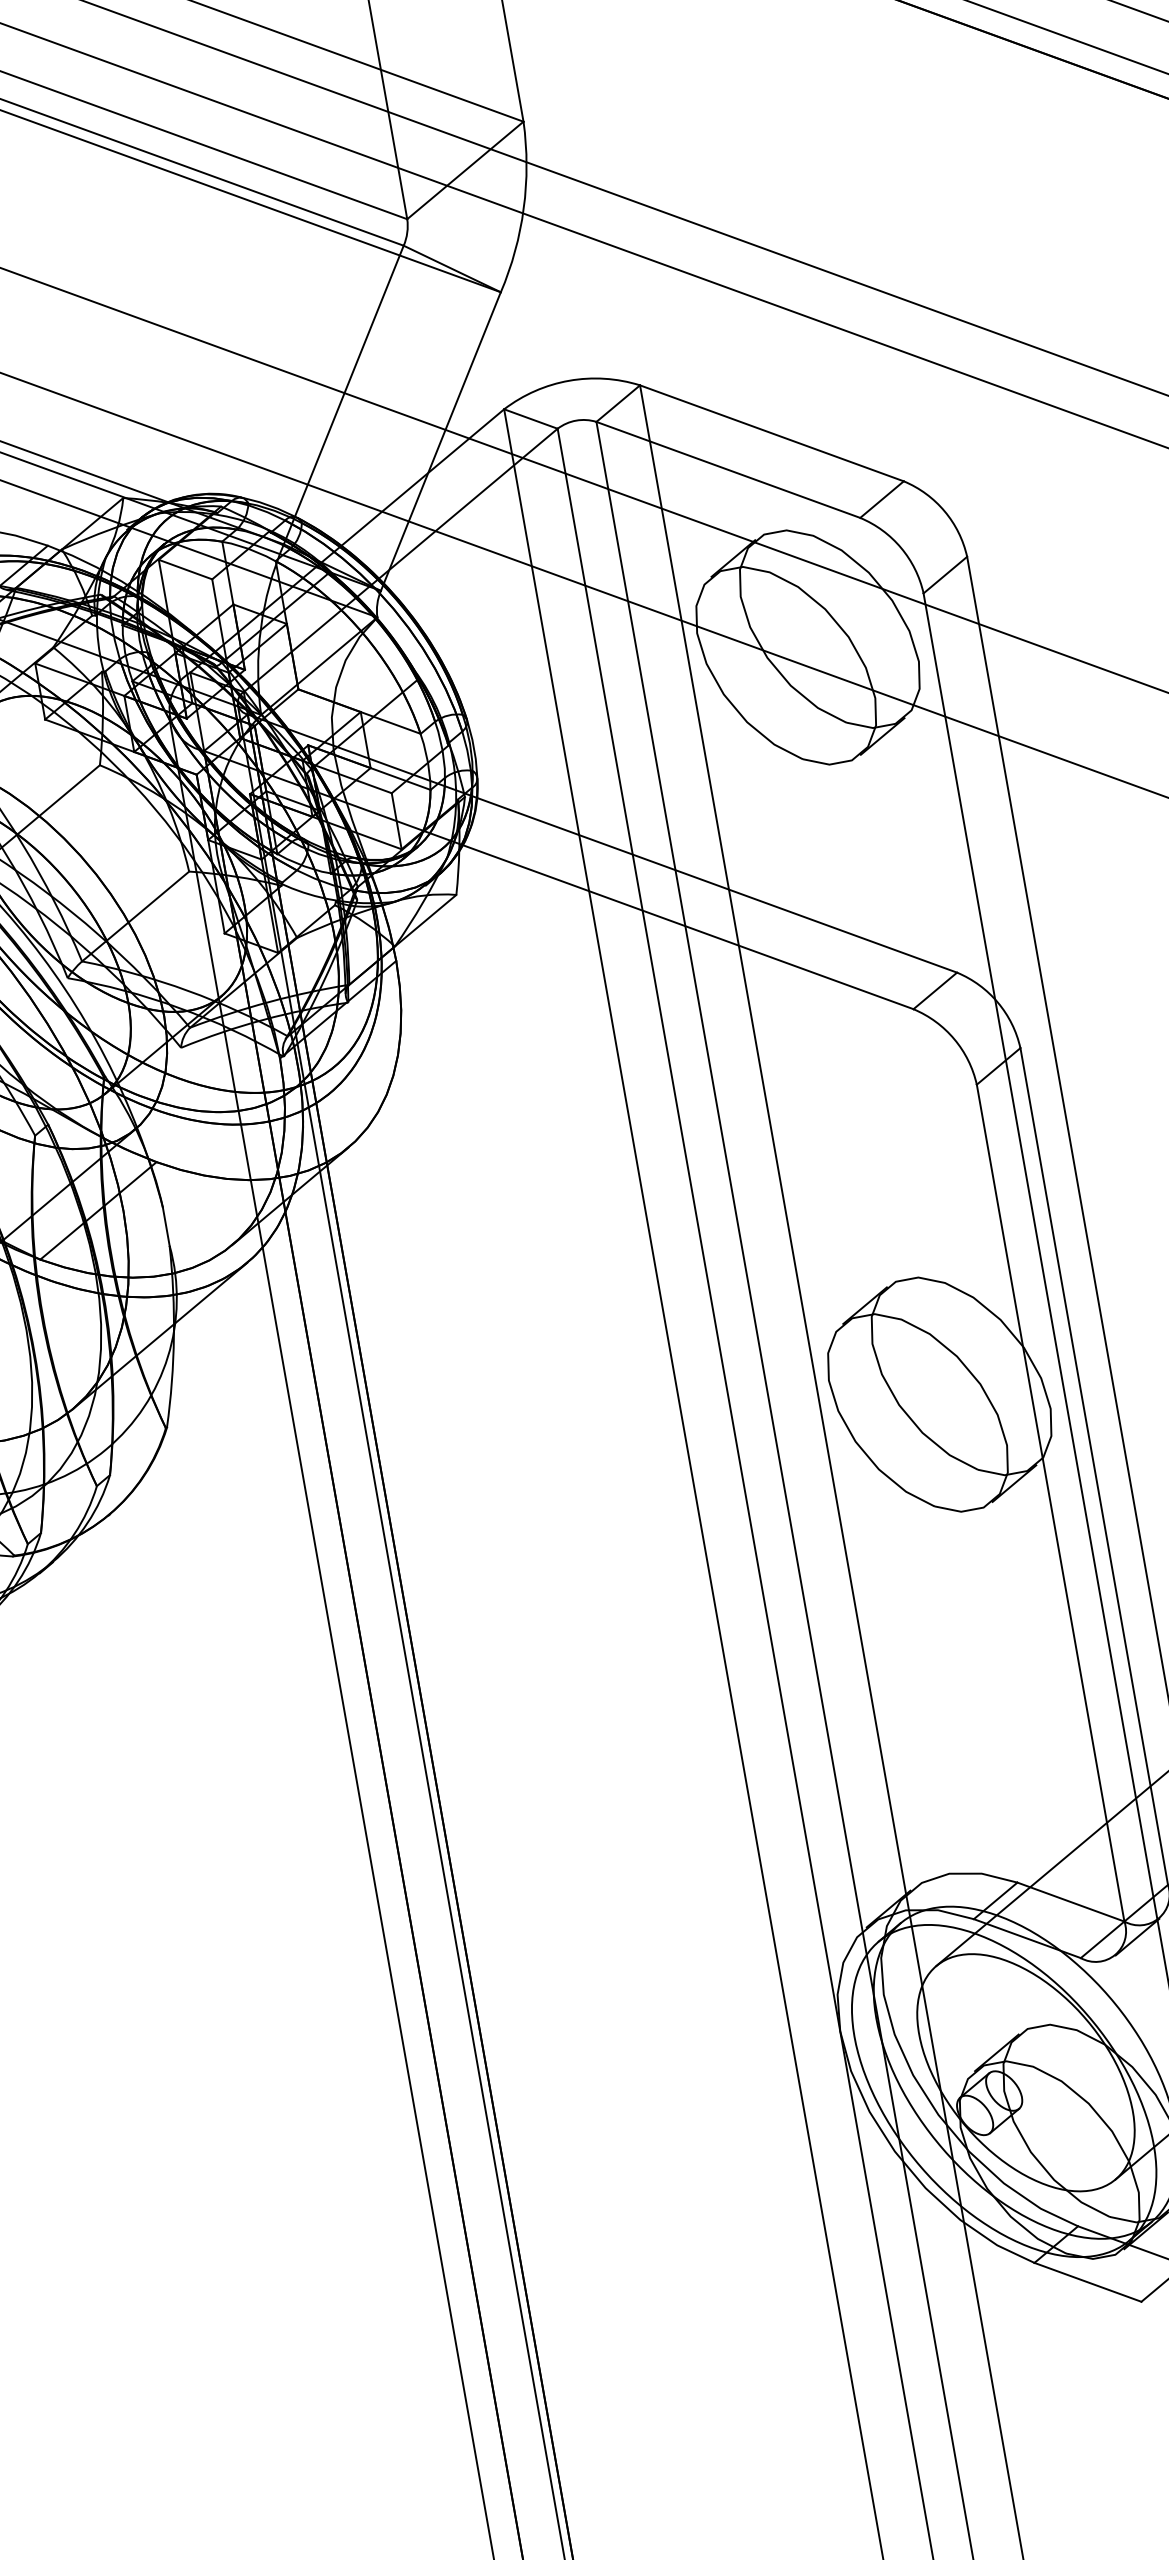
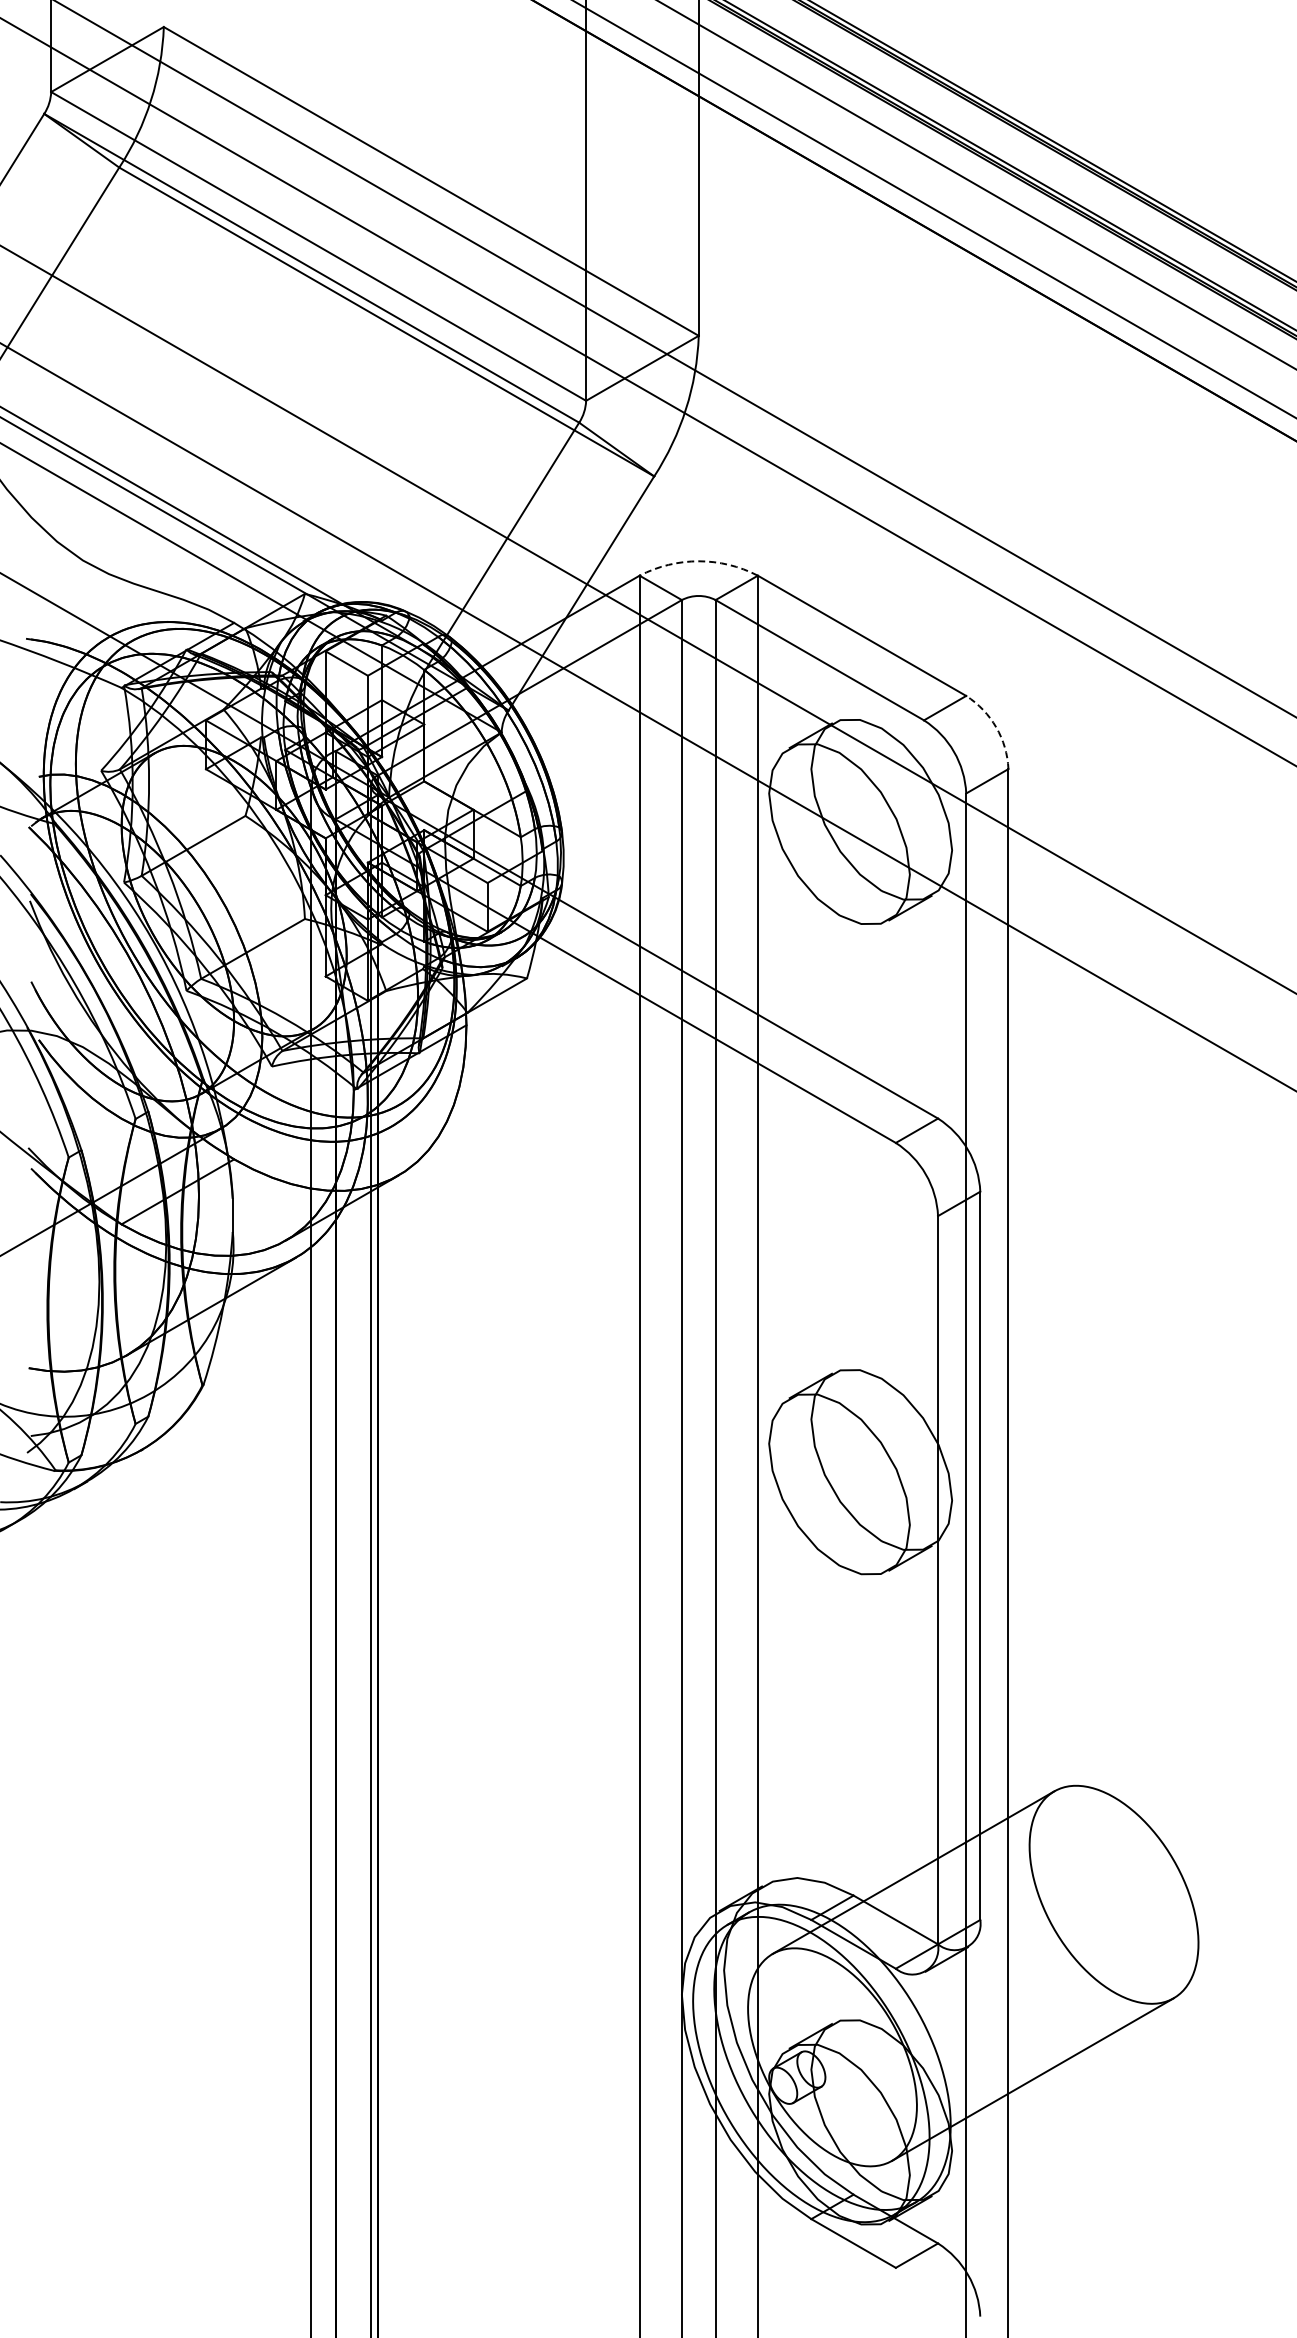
arc: (568, 381) -> (698, 561), solid -> dashed
arc: (944, 511) -> (996, 727), solid -> dashed

